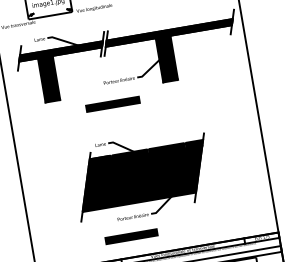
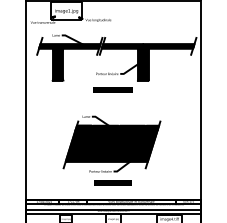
text: (112, 103) -> (112, 89), moved
text: (130, 235) -> (112, 182), moved

